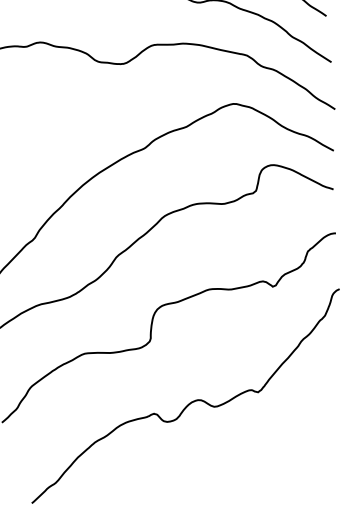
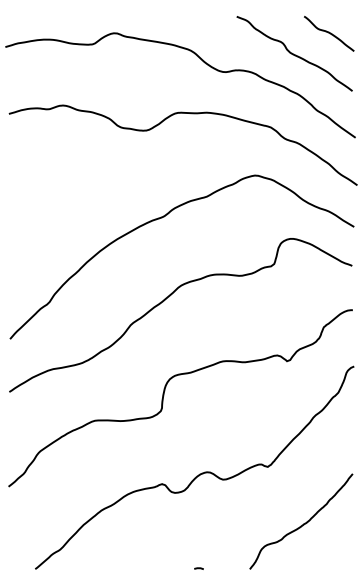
curve: (295, 446) -> (303, 523), added
line: (193, 495) -> (198, 568), added

